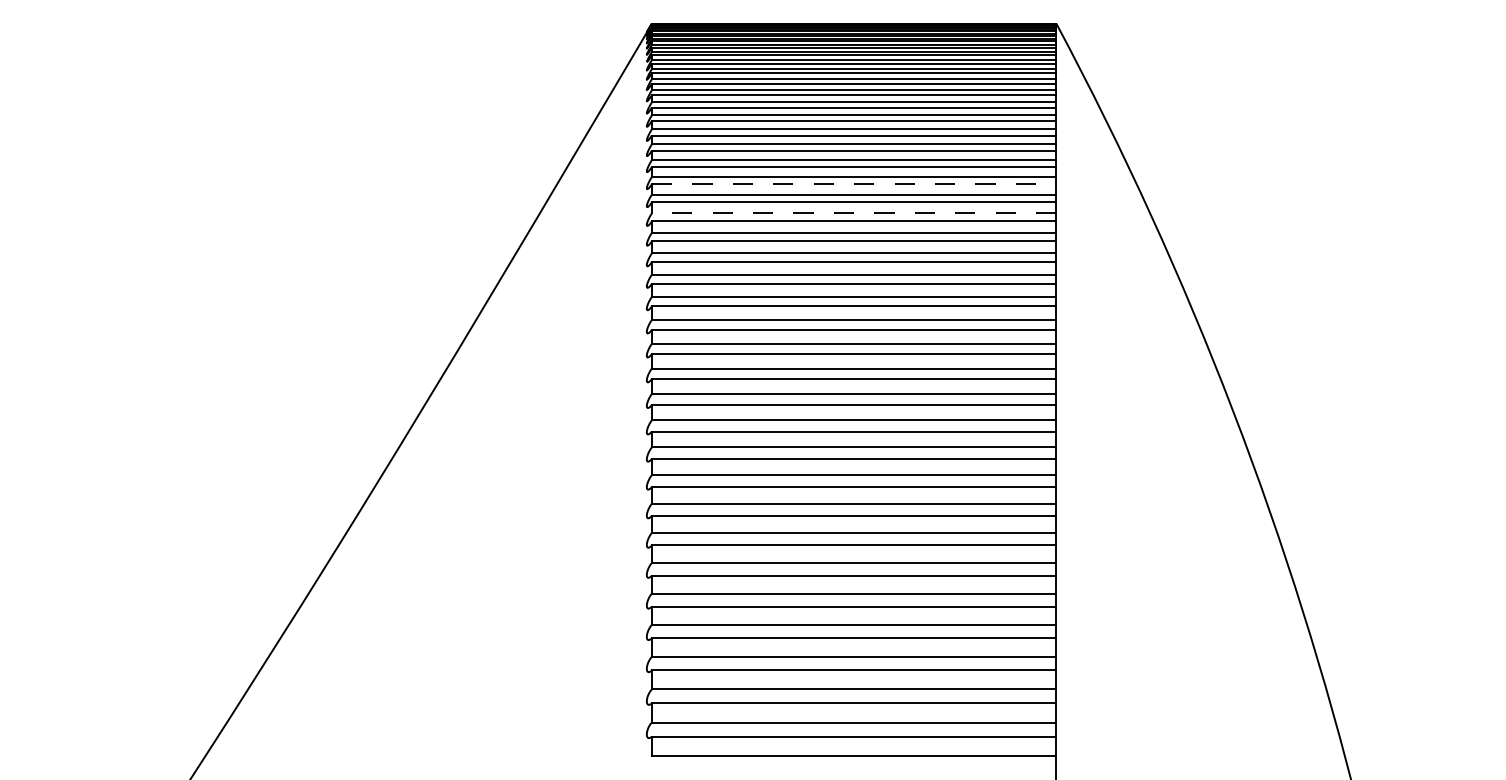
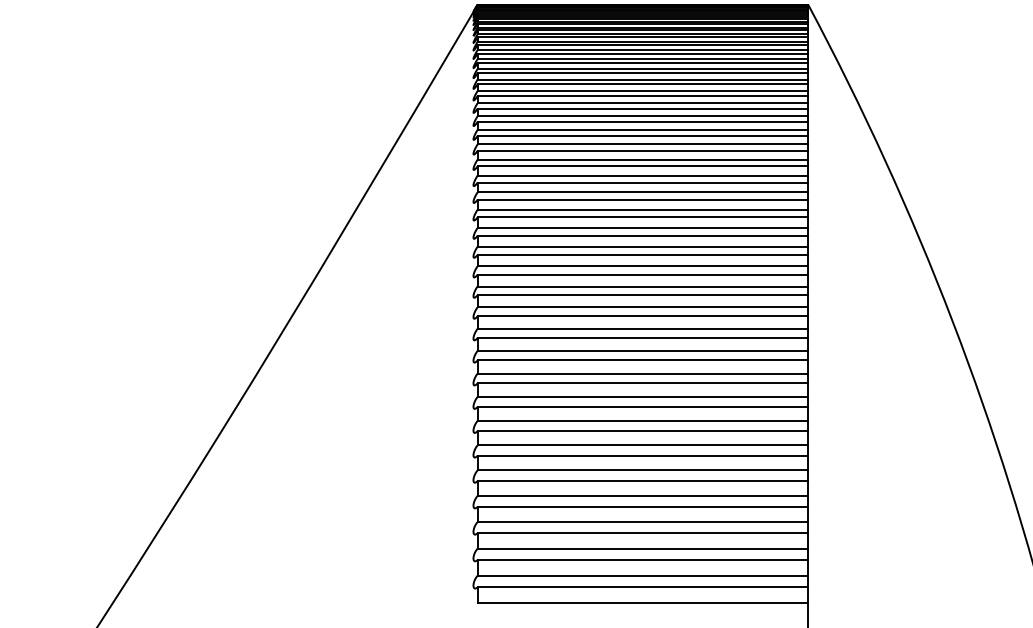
line: (854, 184) -> (643, 136), dashed -> solid
line: (853, 213) -> (642, 159), dashed -> solid

